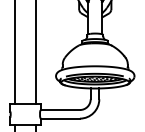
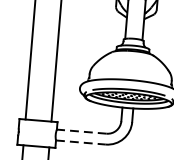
line: (60, 110) -> (82, 132), solid -> dashed
line: (60, 118) -> (81, 142), solid -> dashed

